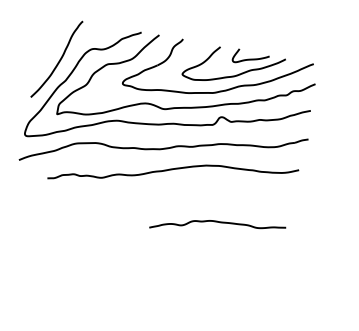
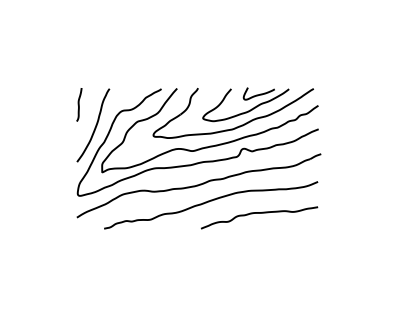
curve: (45, 32) -> (79, 104), added
curve: (218, 222) -> (259, 213), moved

